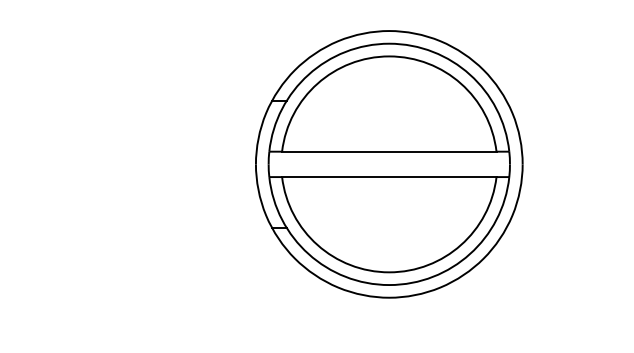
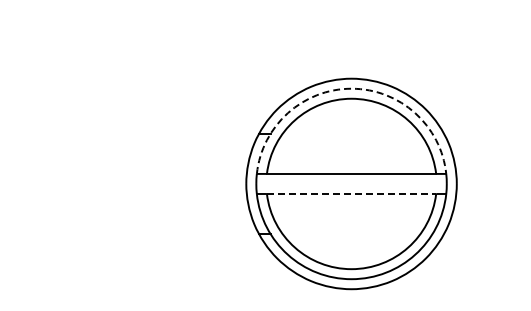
arc: (389, 43) -> (351, 88), solid -> dashed
line: (389, 176) -> (351, 193), solid -> dashed

